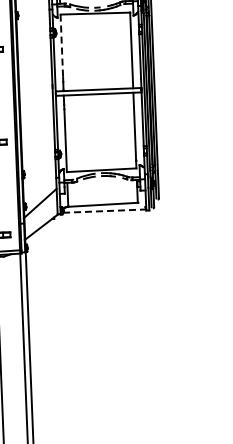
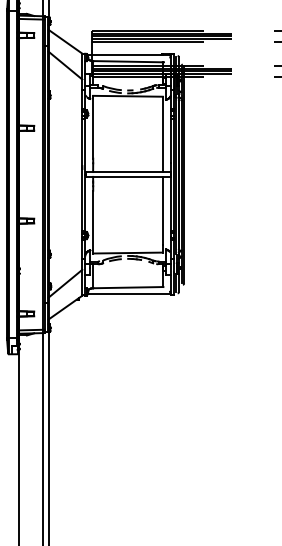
line: (62, 46) -> (93, 127), dashed -> solid
line: (104, 211) -> (129, 294), dashed -> solid

